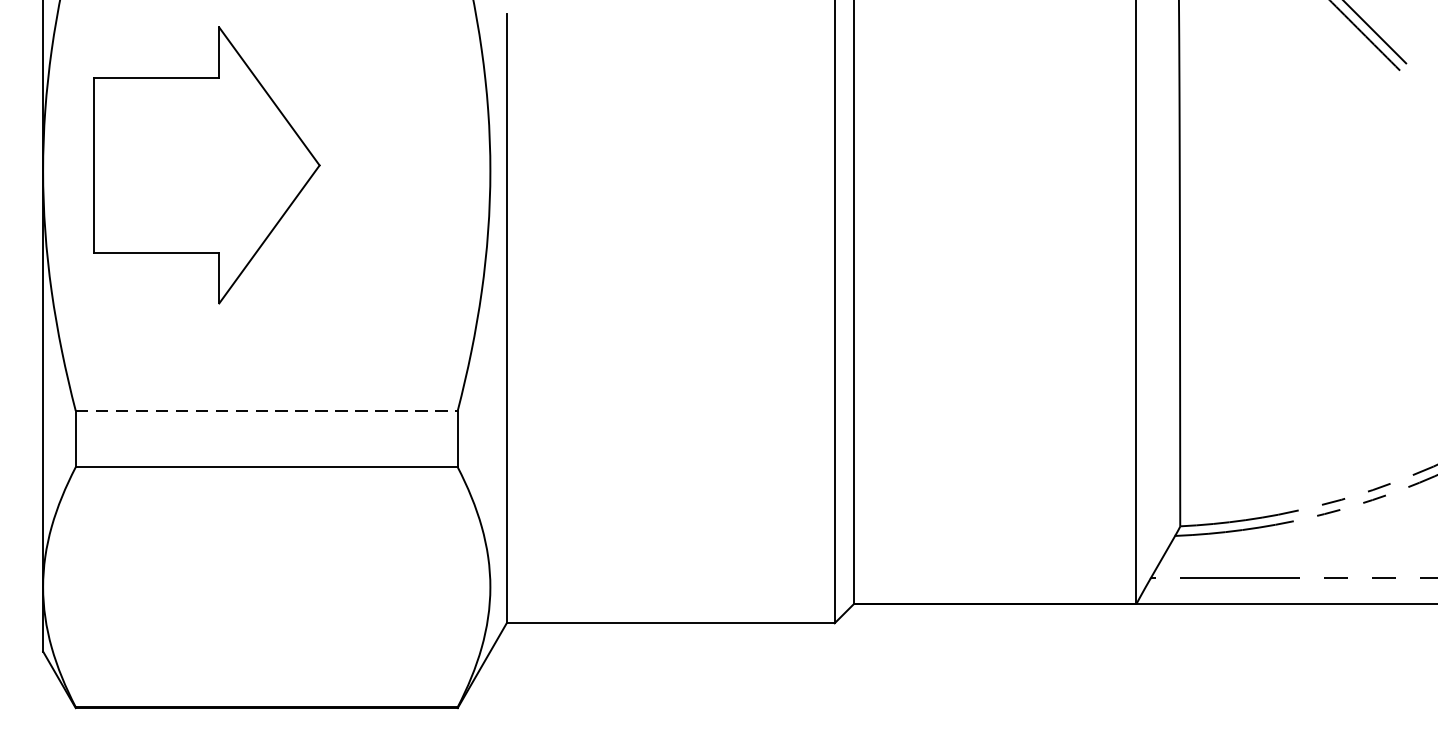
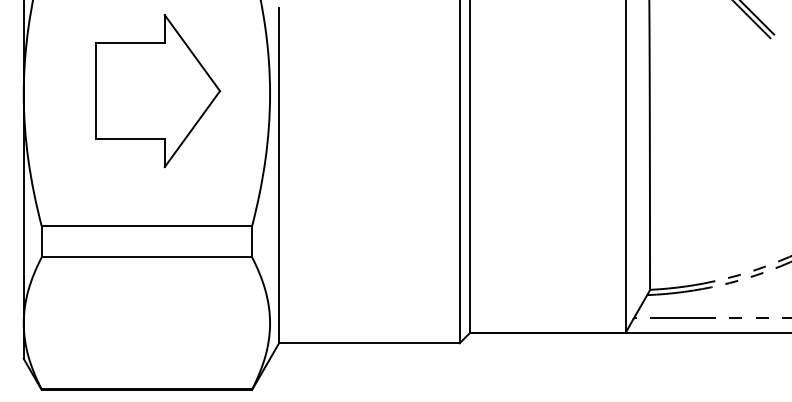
part: (207, 166) -> (158, 91), moved
line: (267, 411) -> (147, 226), dashed -> solid

